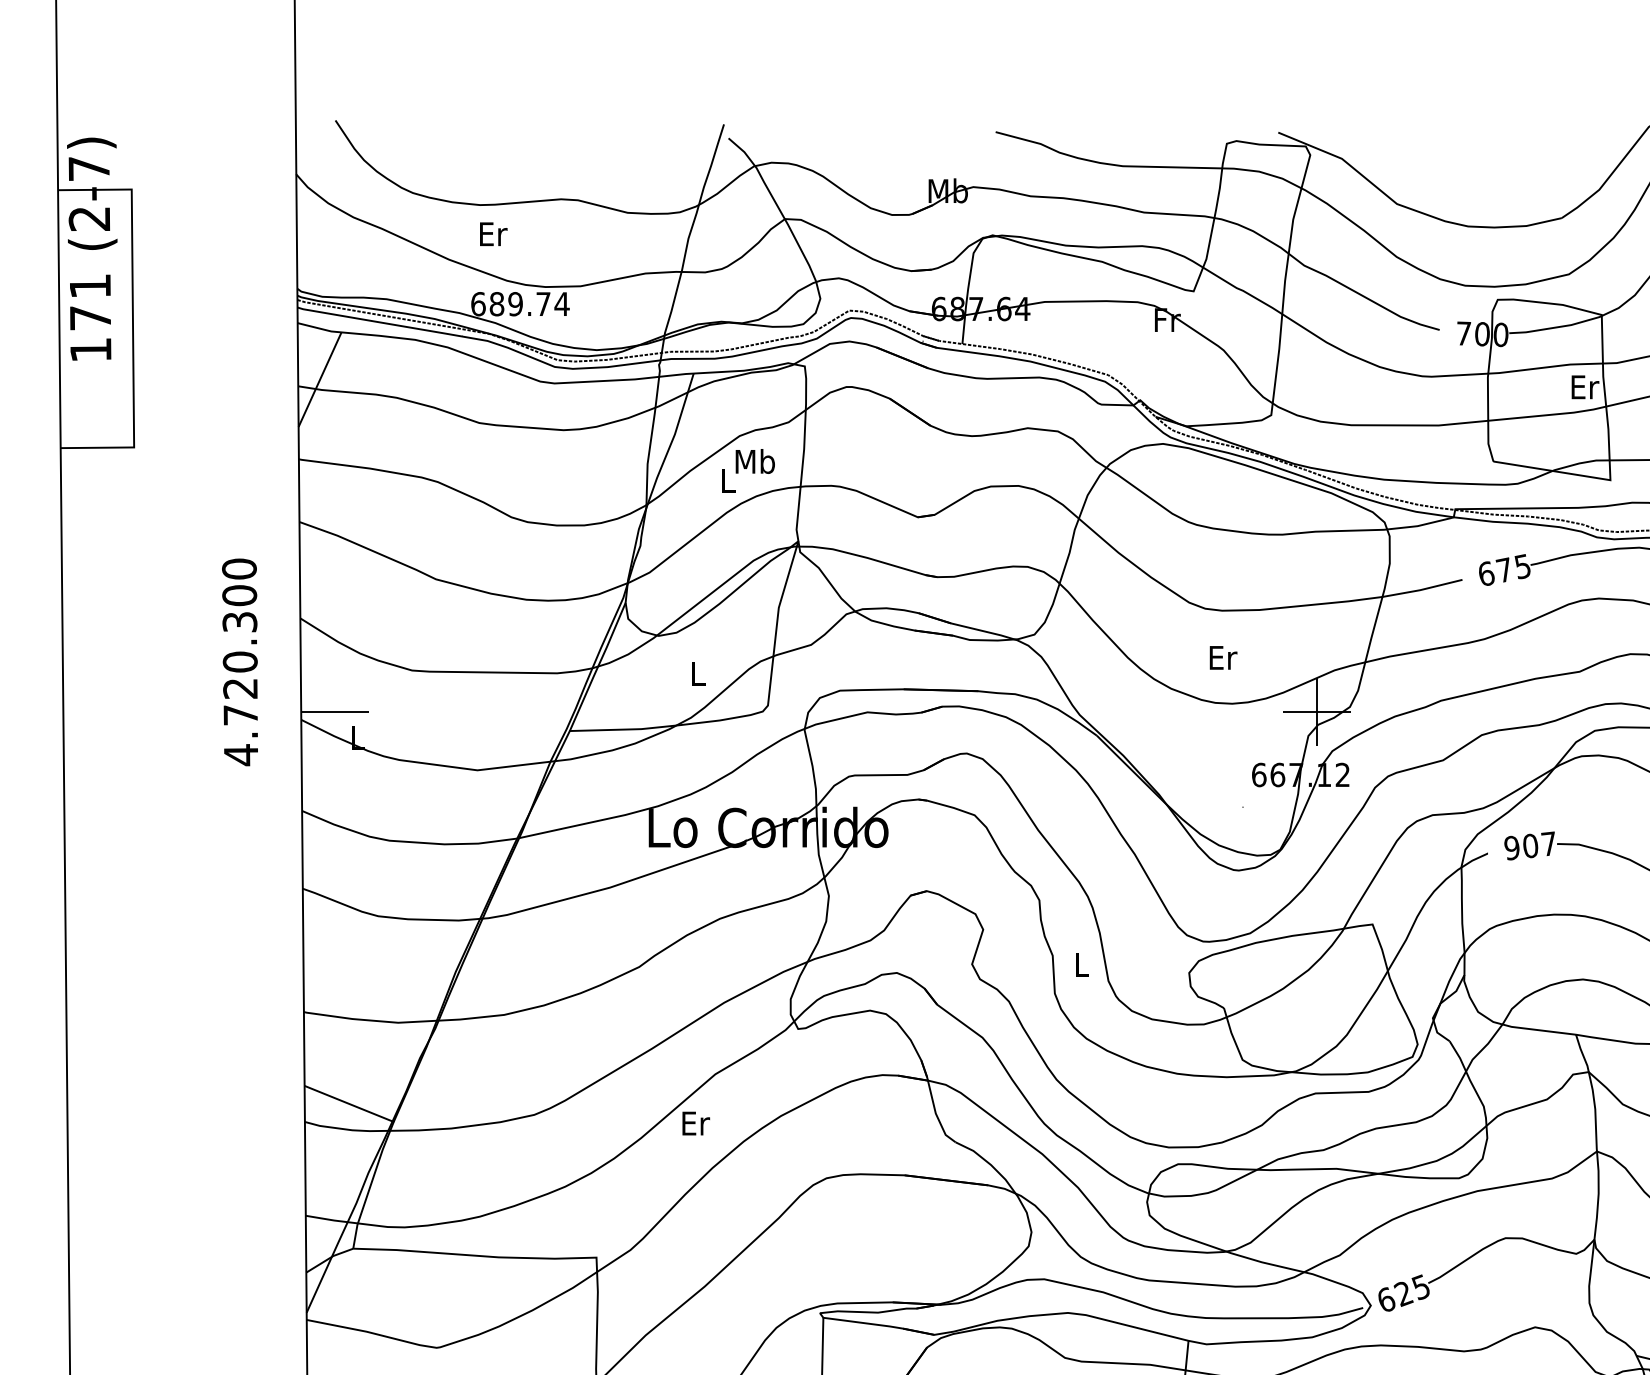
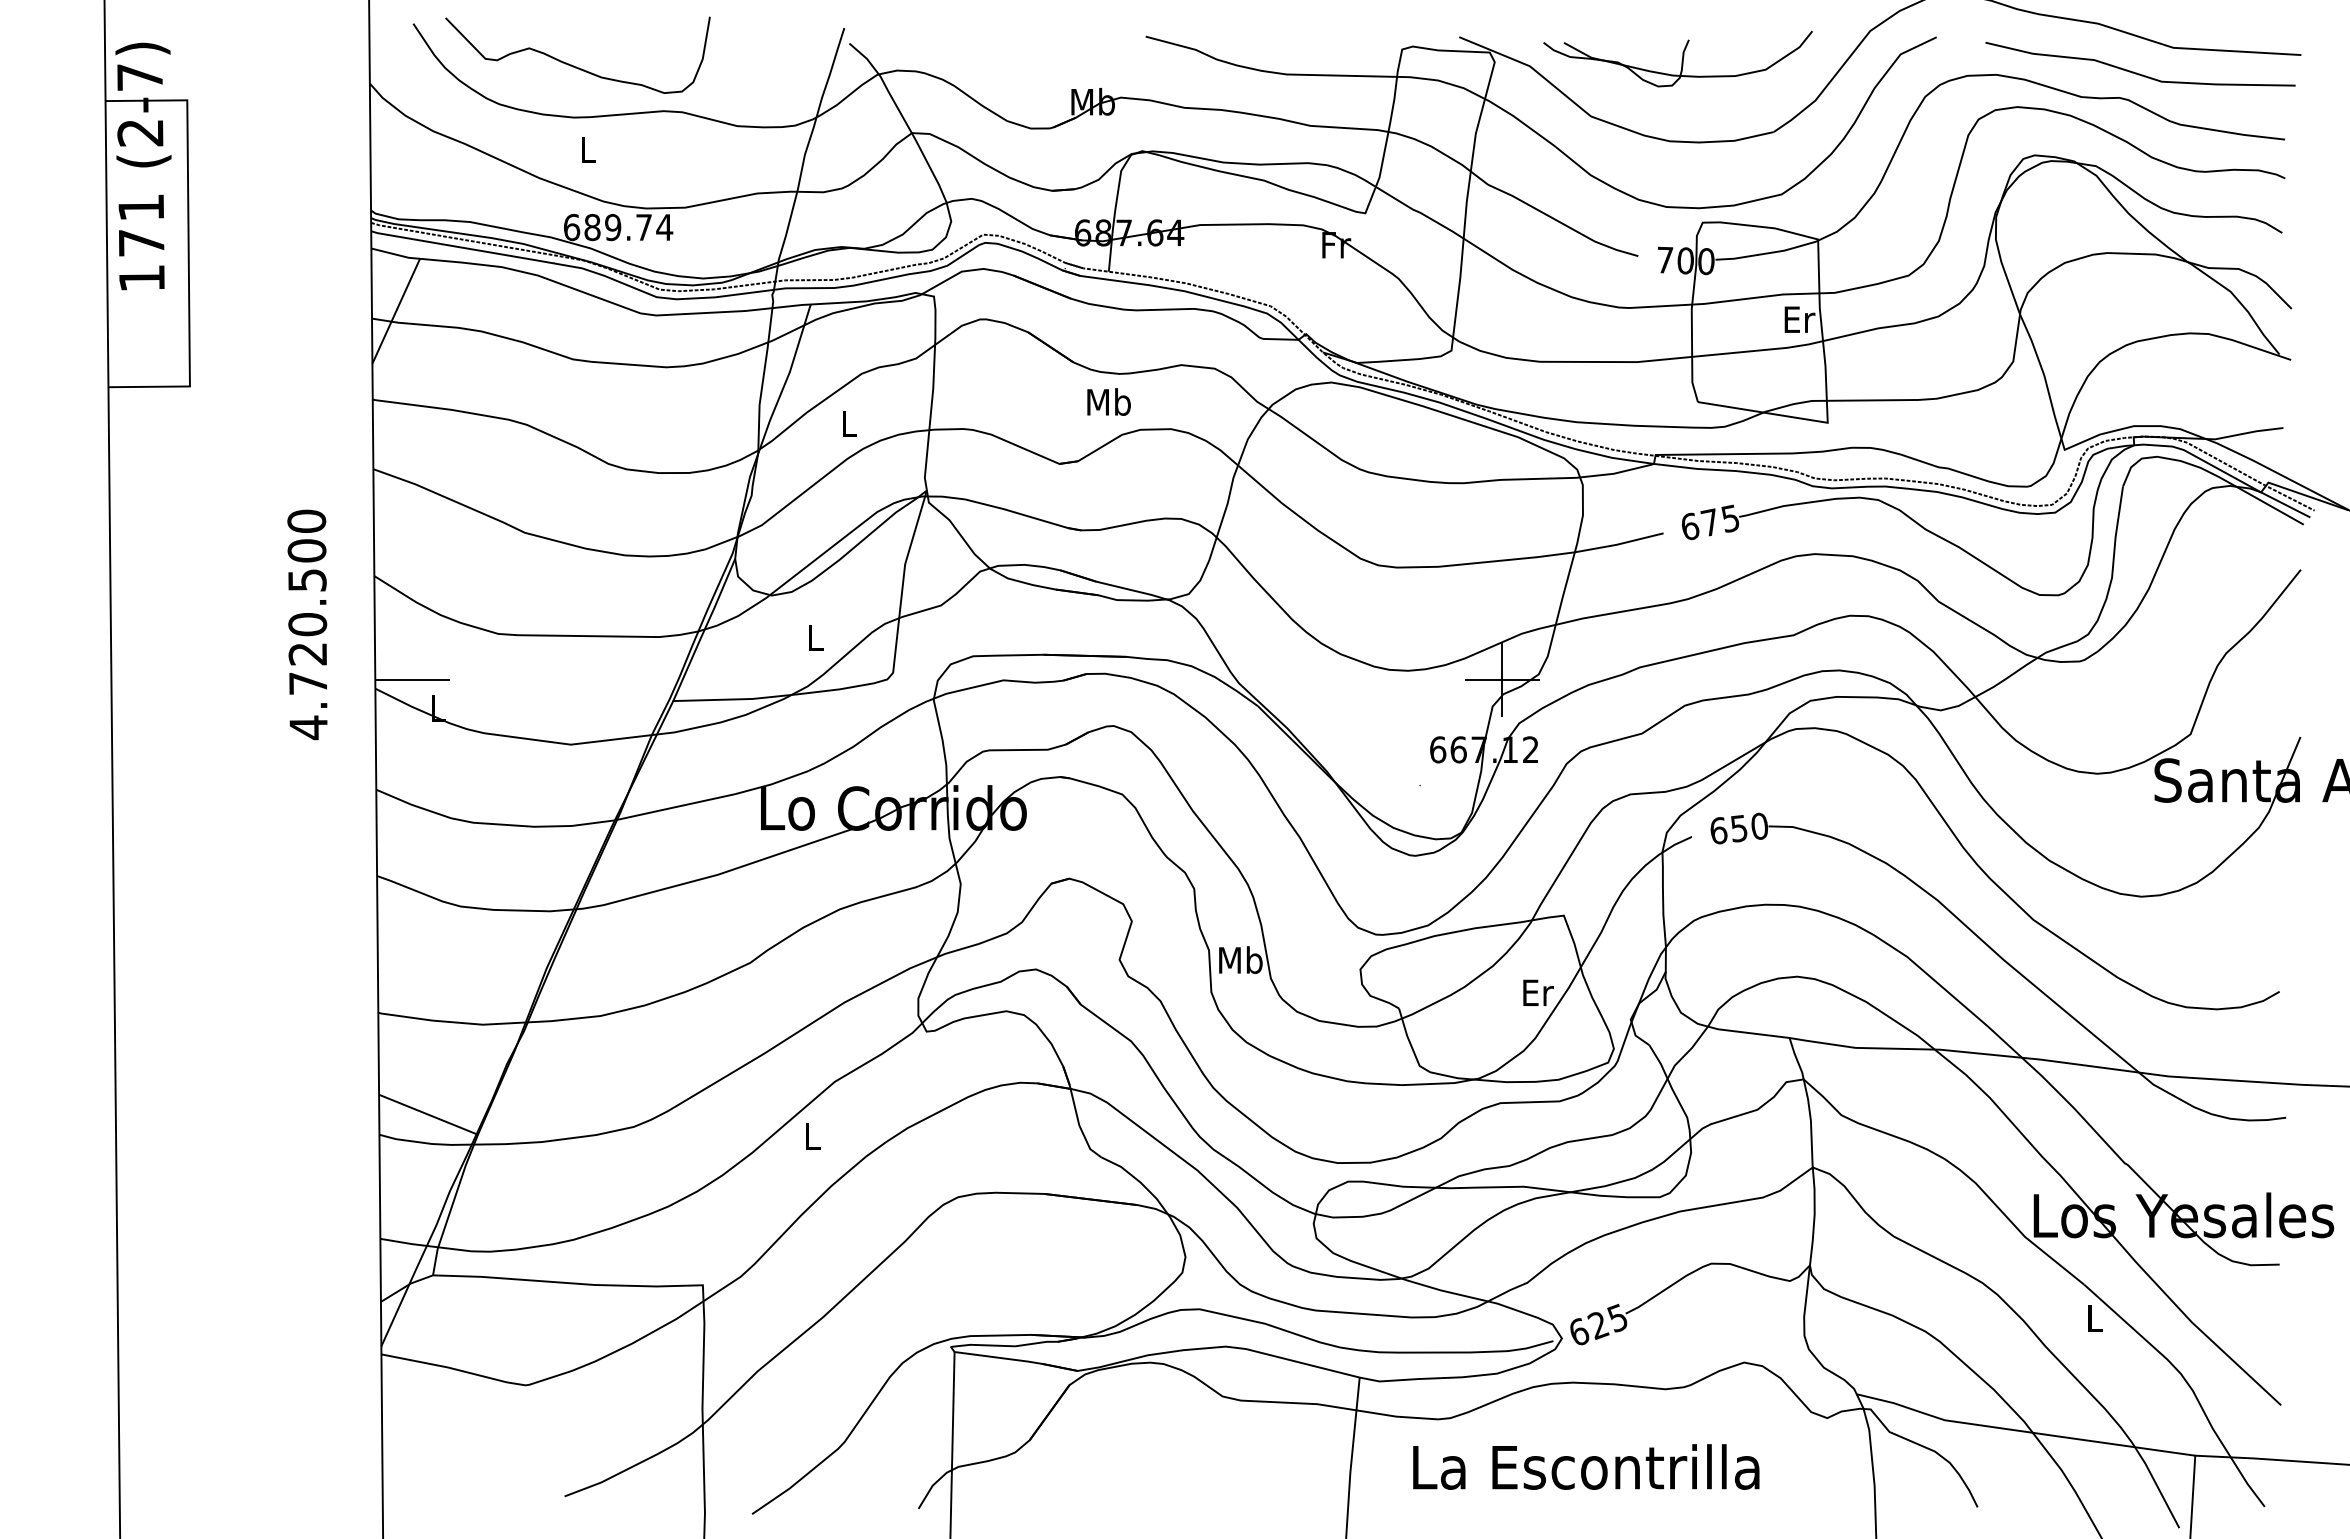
part: (1475, 151) -> (1677, 58), added
curve: (480, 158) -> (574, 65), added
text: (493, 233) -> (588, 149), Er -> L
text: (754, 461) -> (1108, 401), moved
text: (239, 621) -> (306, 579), 4.720.300 -> 4.720.500
text: (1223, 657) -> (1538, 992), moved
text: (1530, 845) -> (1739, 828), 907 -> 650
text: (1081, 963) -> (1240, 959), L -> Mb
text: (696, 1123) -> (813, 1136), Er -> L

